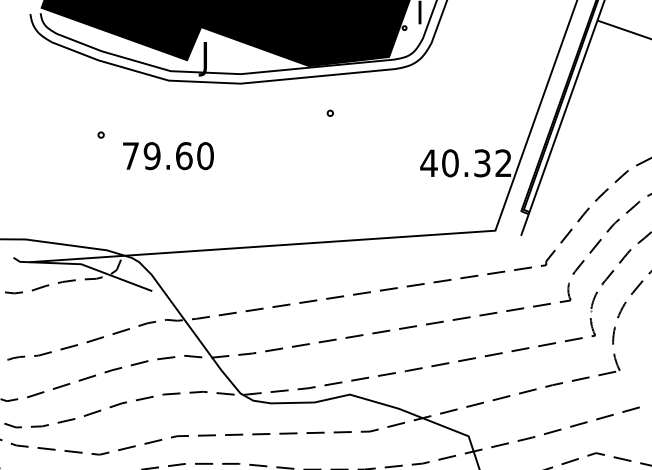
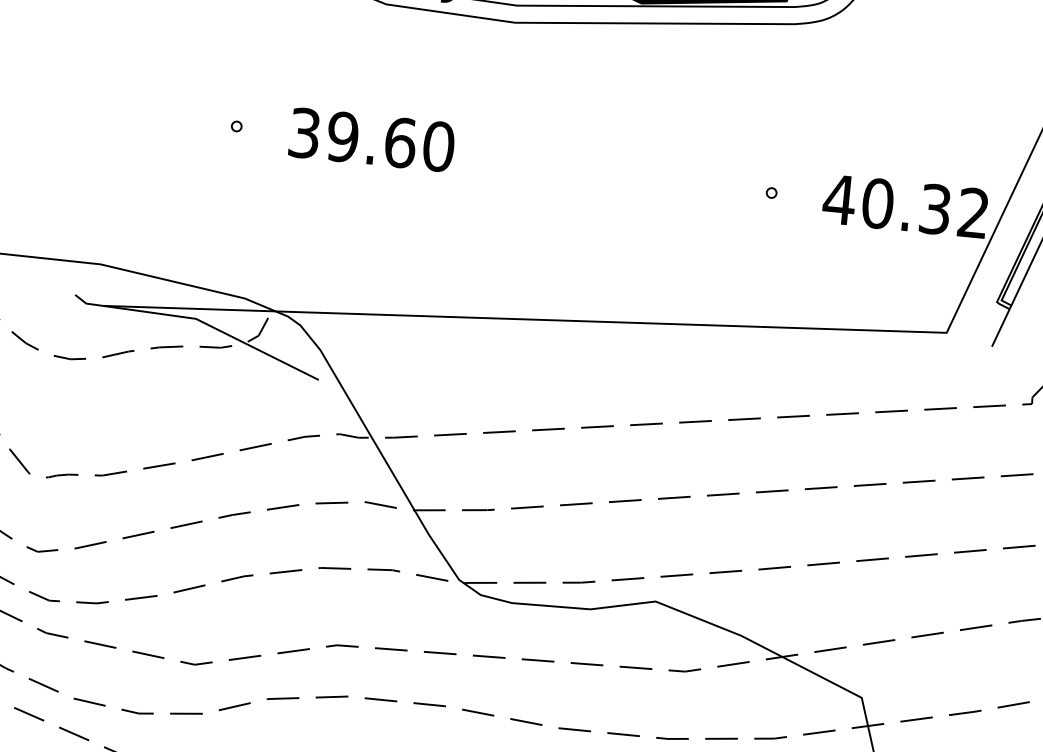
part: (329, 112) -> (770, 191), moved
part: (100, 134) -> (235, 125), moved
text: (130, 156) -> (303, 133), 79.60 -> 39.60

